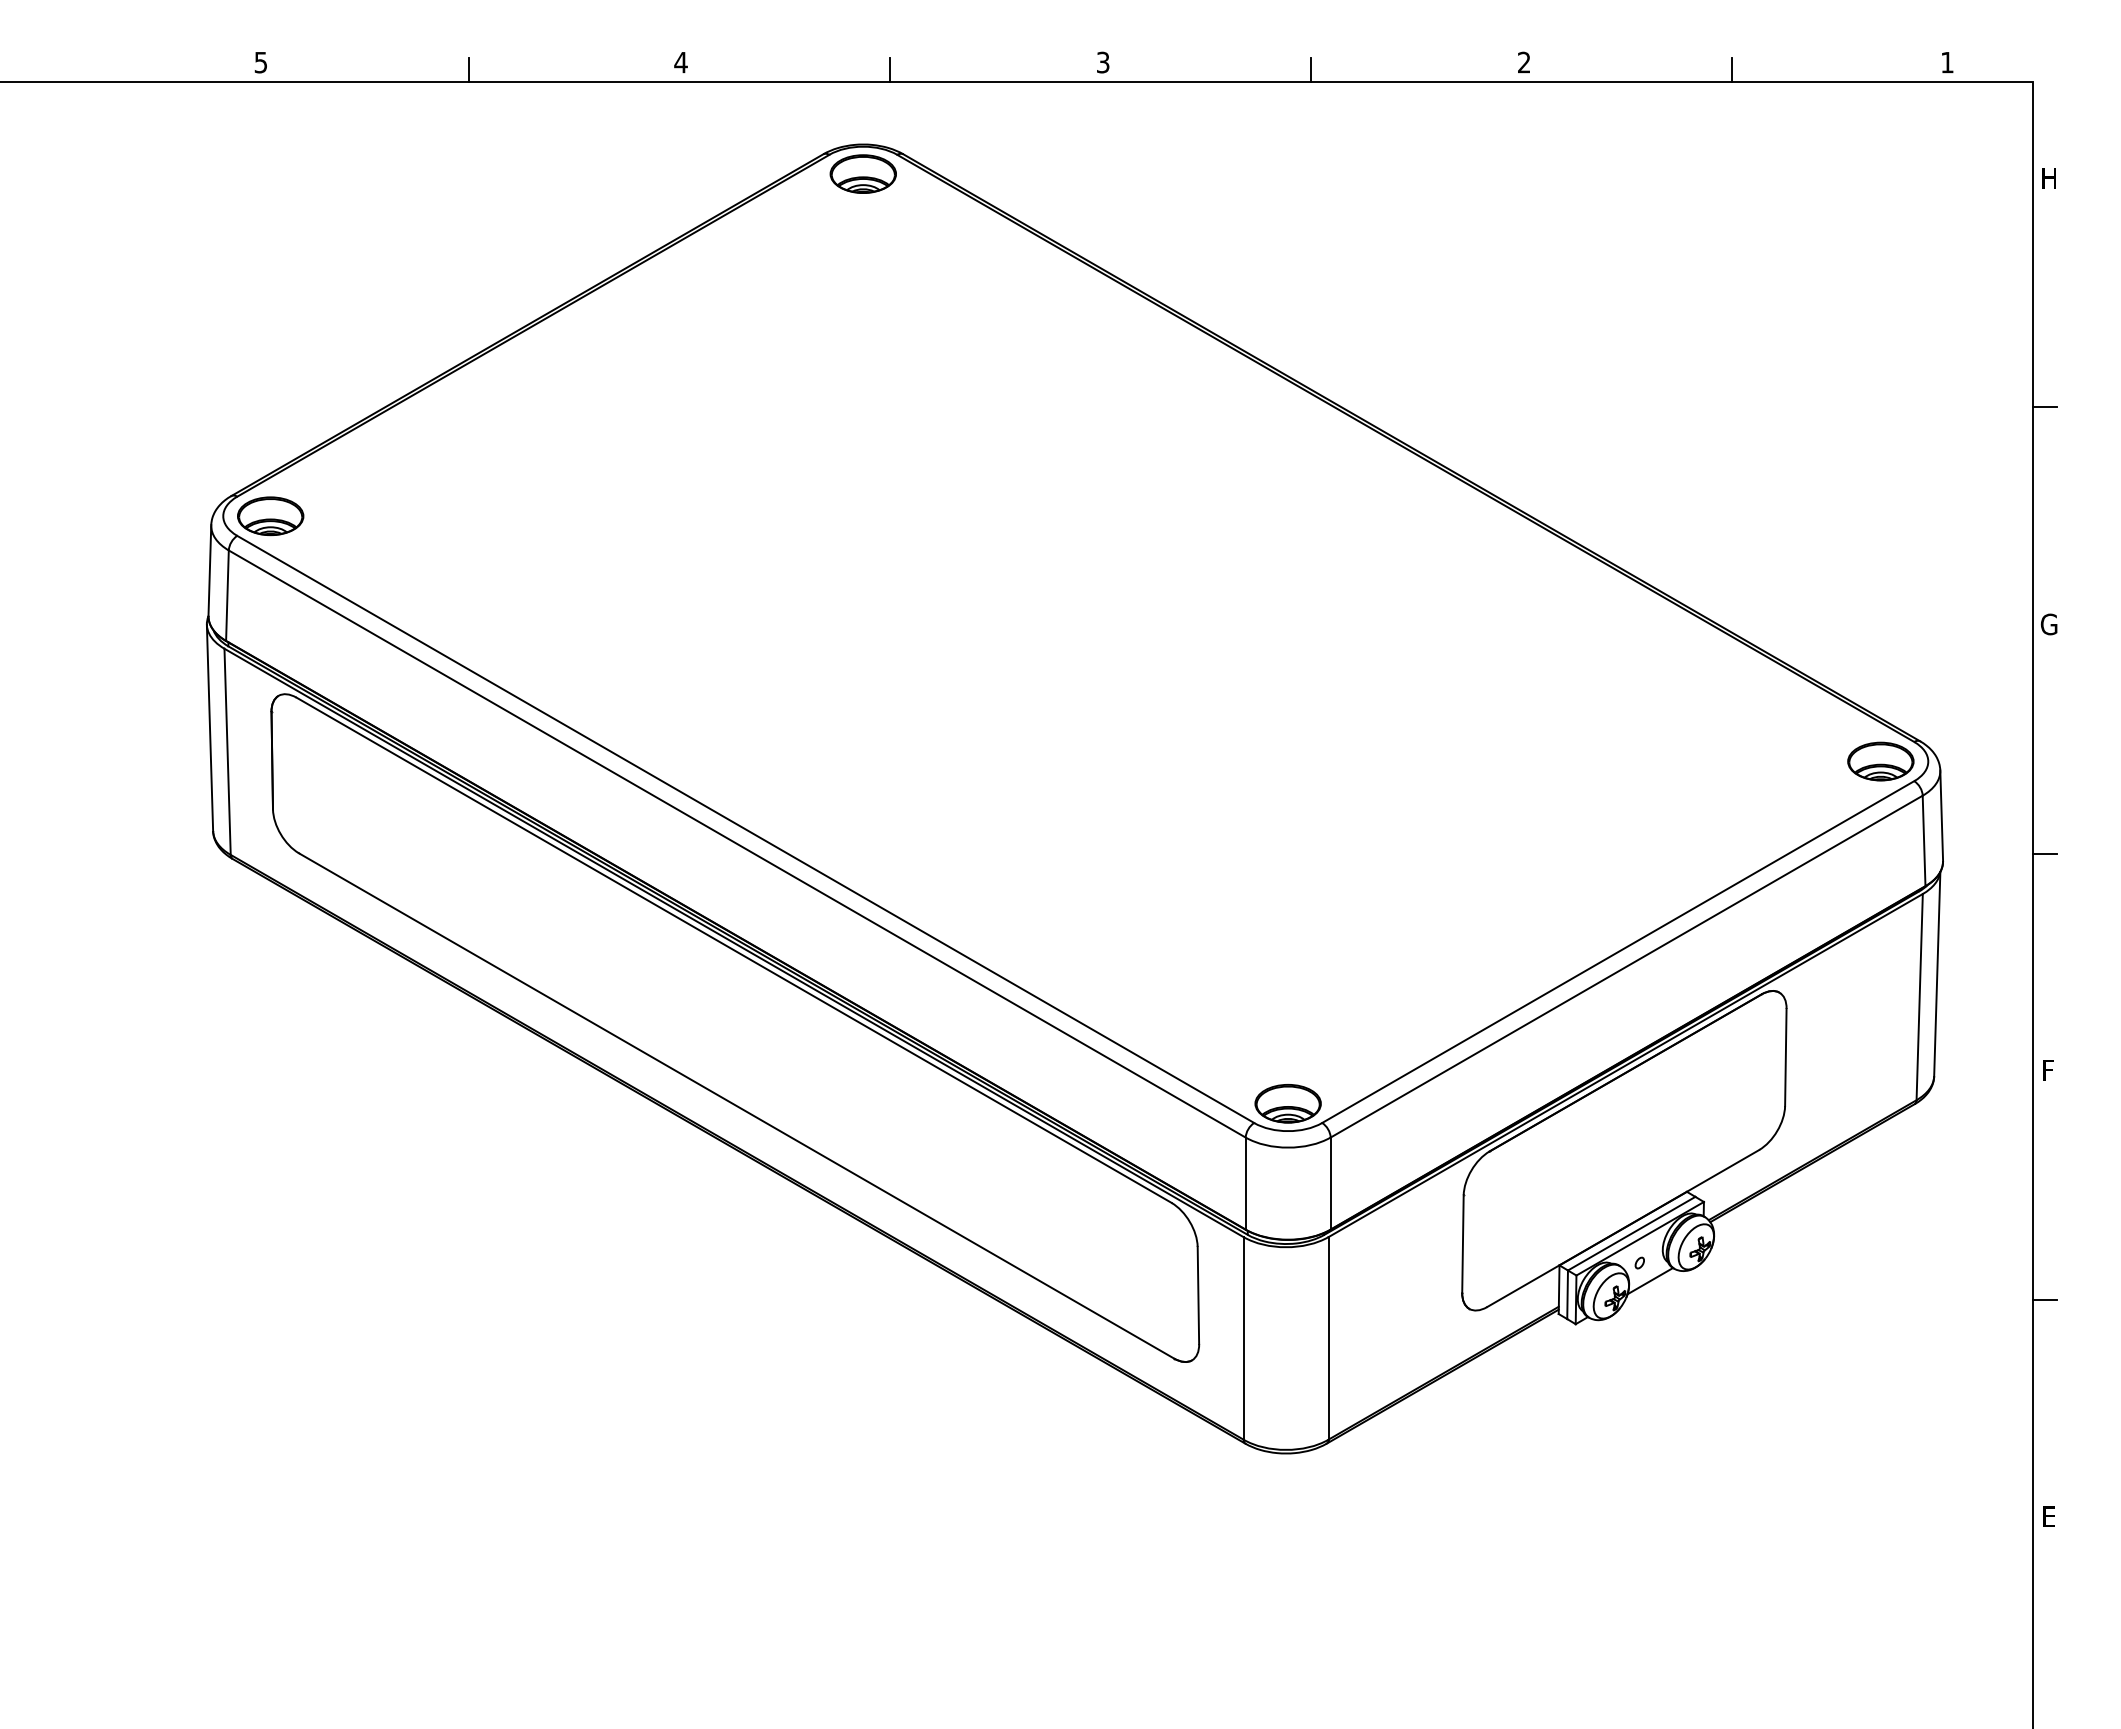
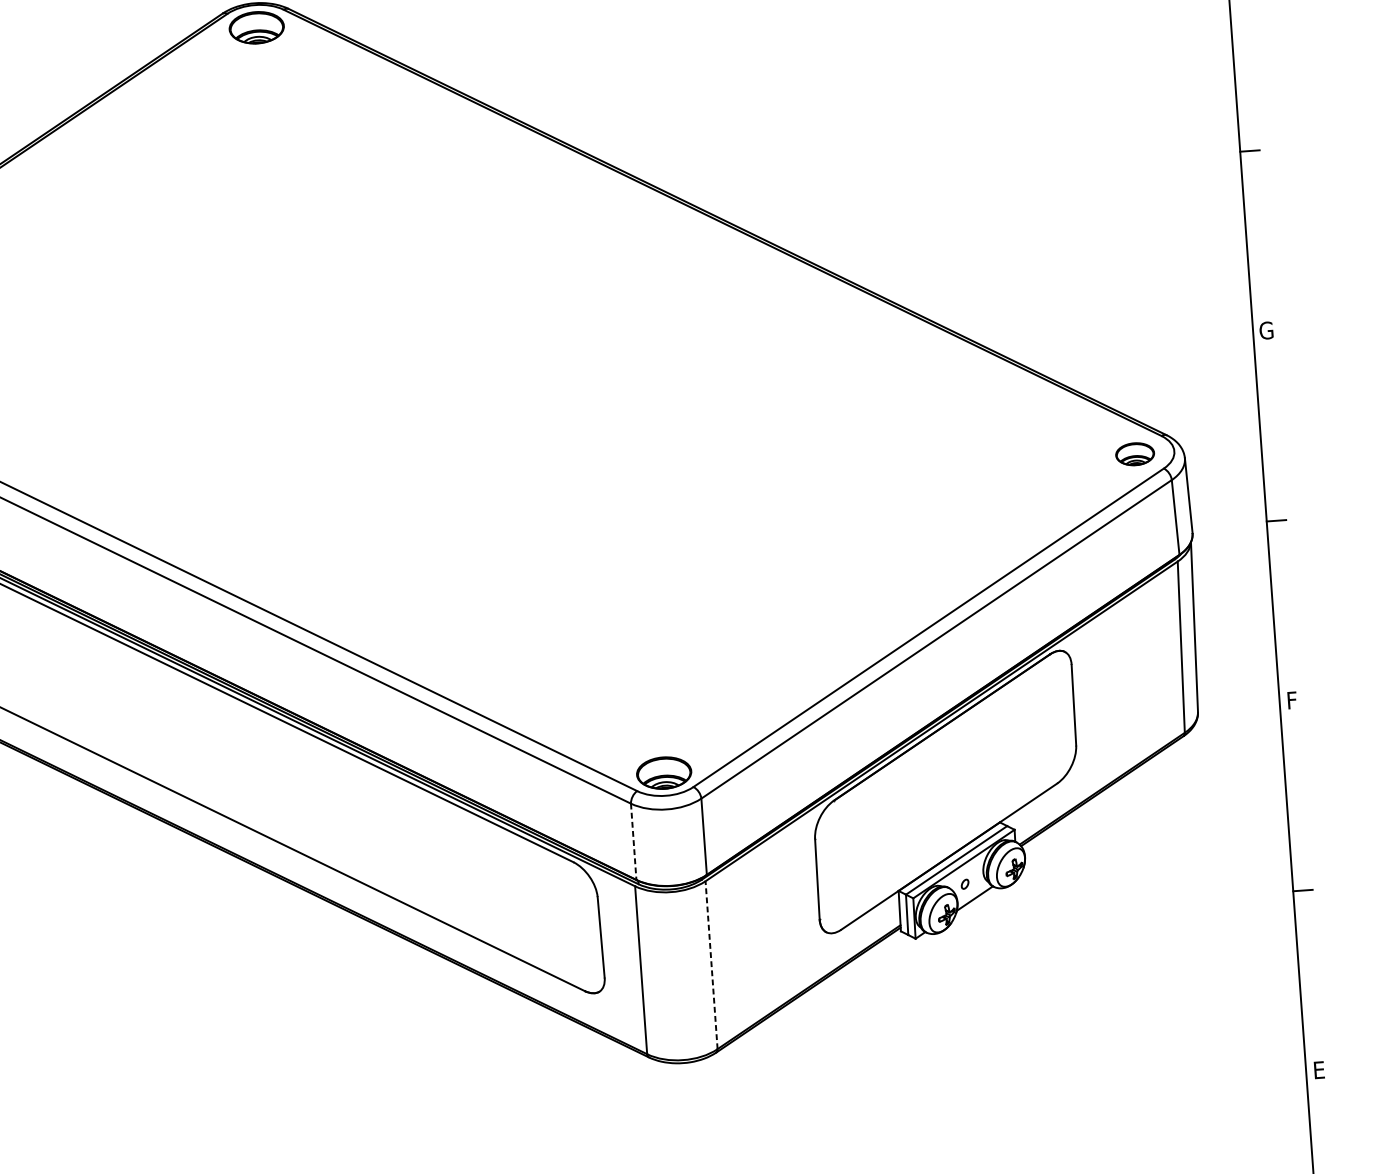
part: (1880, 761) -> (1134, 454), size x0.7
line: (1245, 1183) -> (633, 841), solid -> dashed
line: (1328, 1337) -> (711, 964), solid -> dashed

